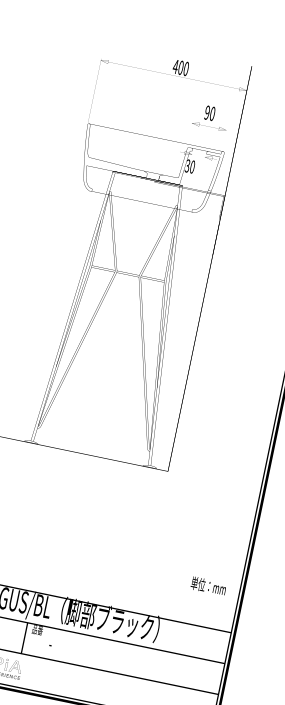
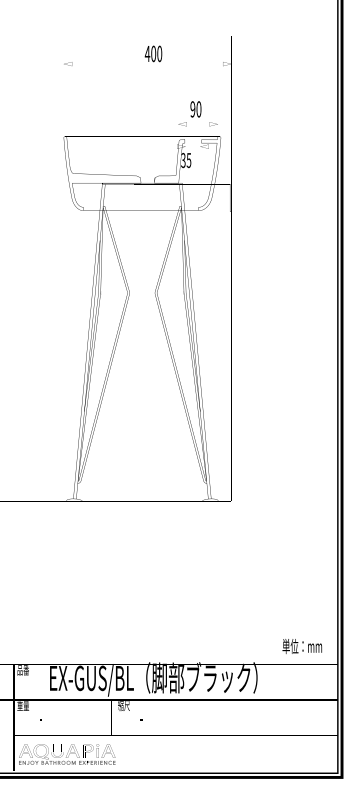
text: (210, 117) -> (197, 113), moved
text: (192, 166) -> (188, 160), 30 -> 35
text: (207, 586) -> (301, 646), moved
text: (37, 630) -> (123, 706), 品番 -> 縮尺

